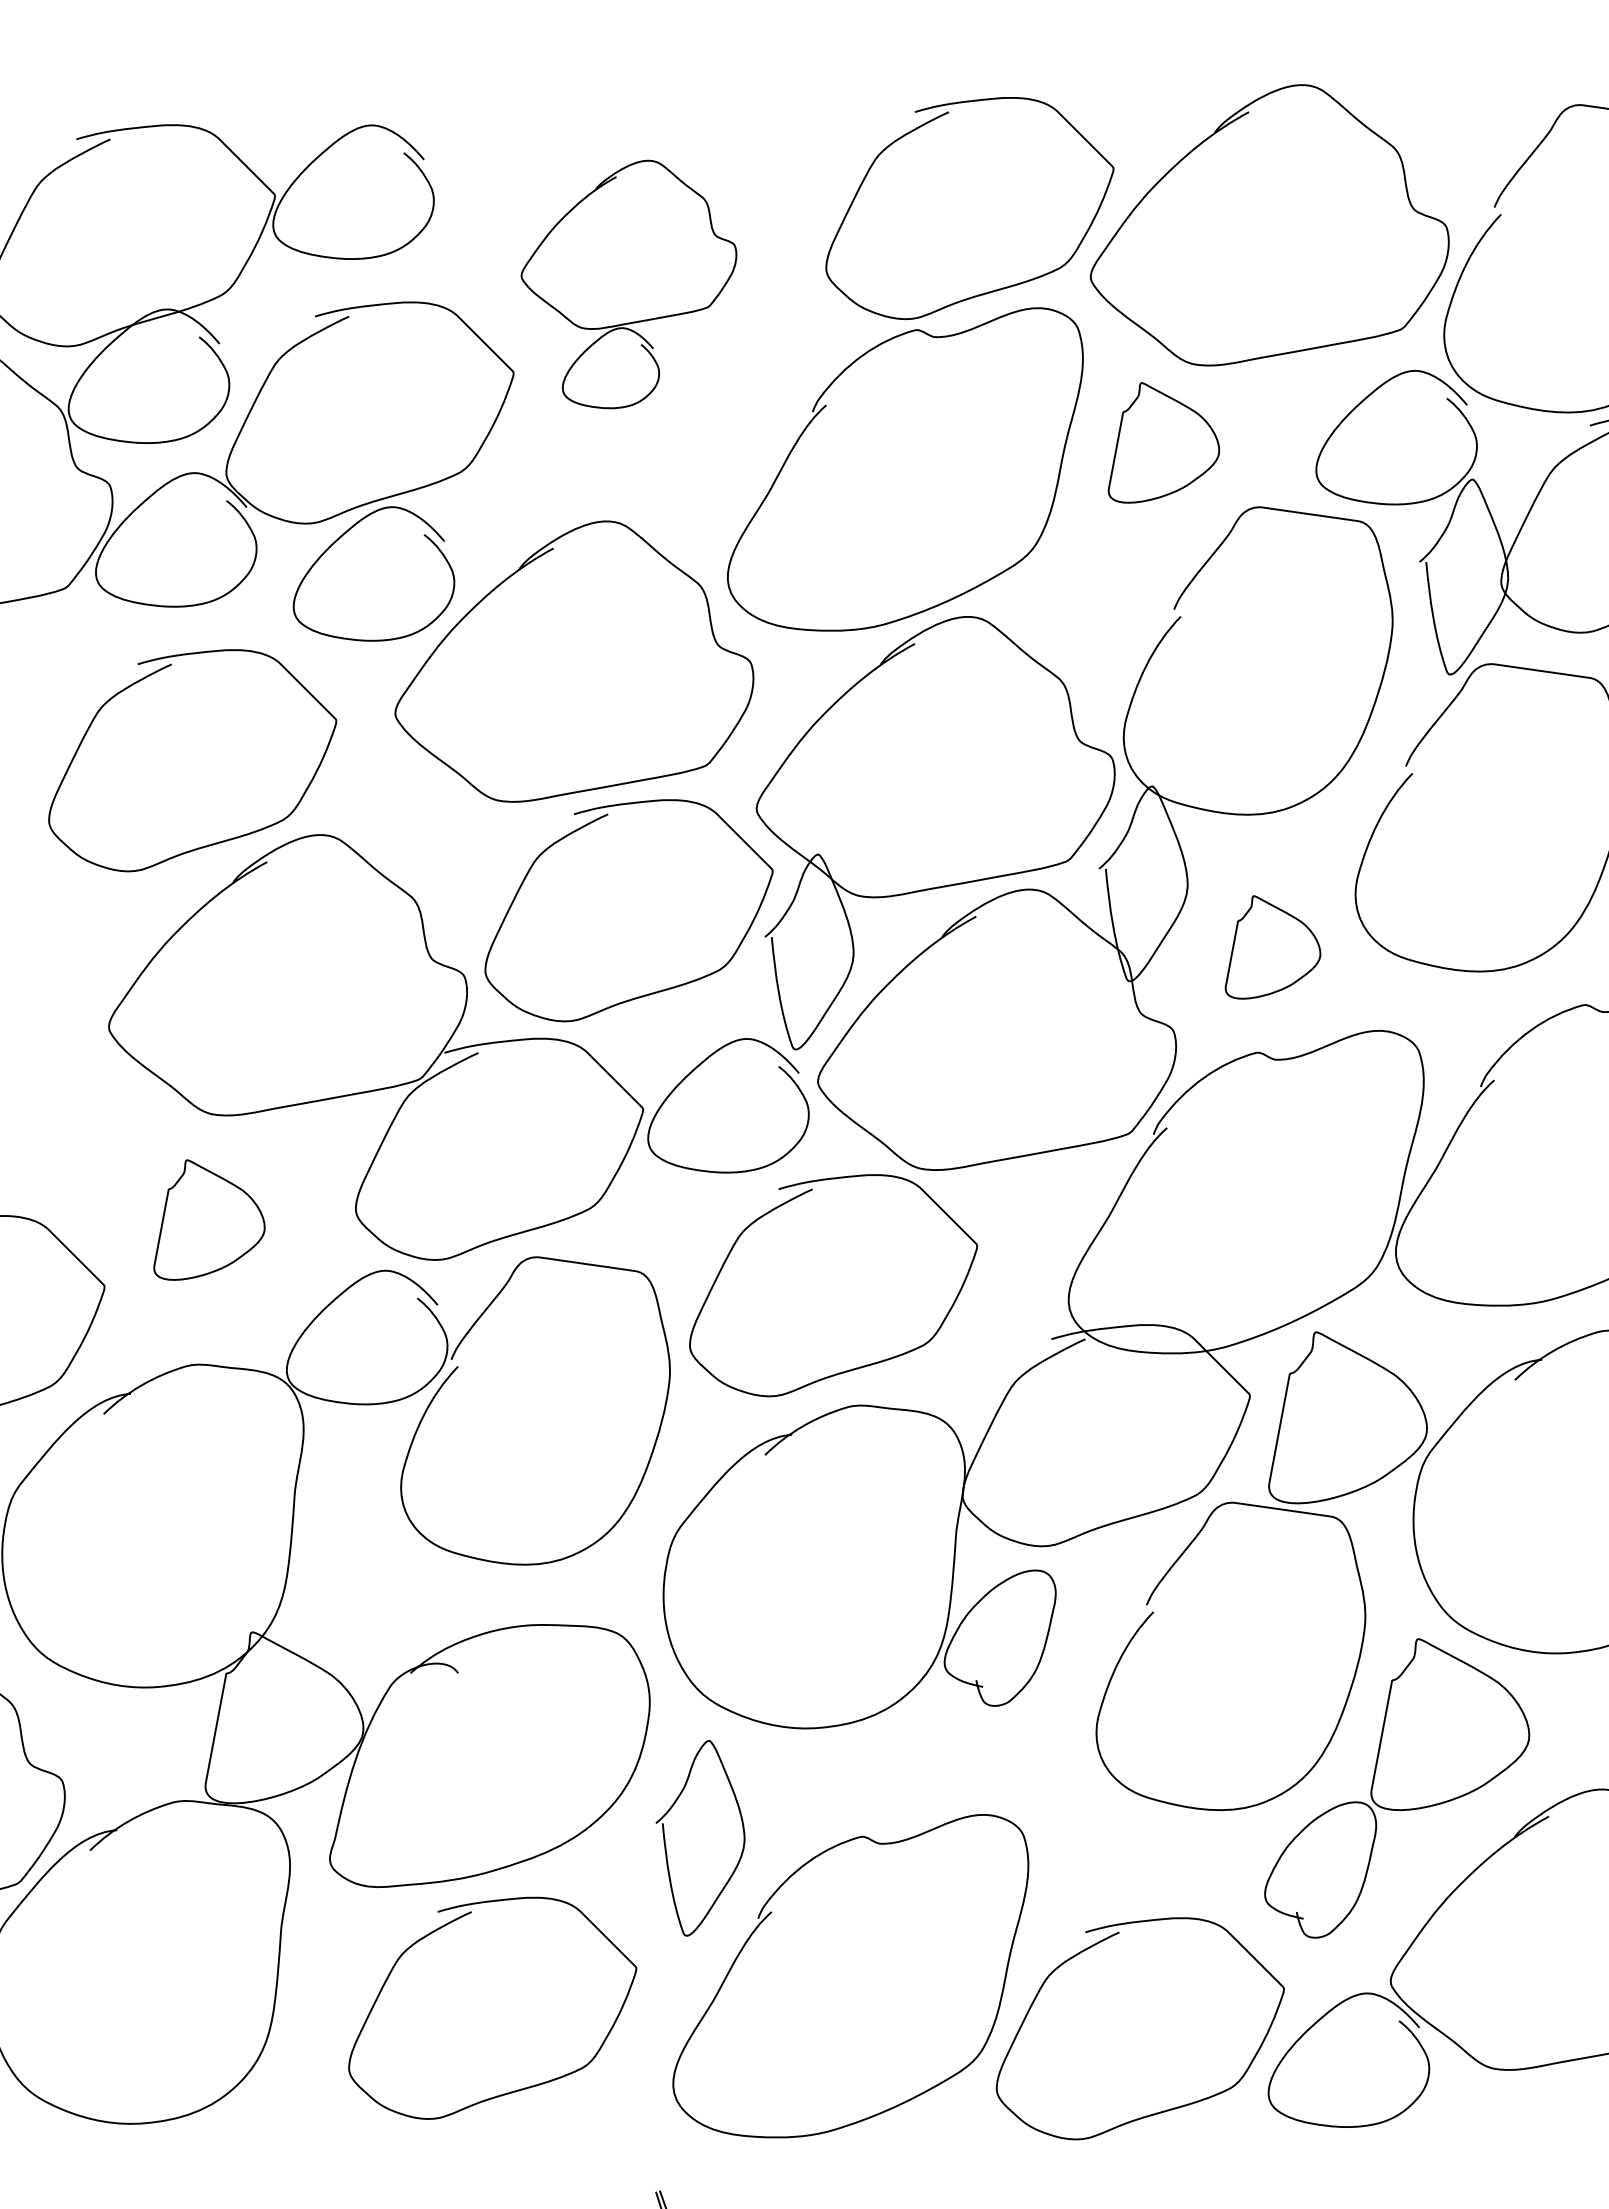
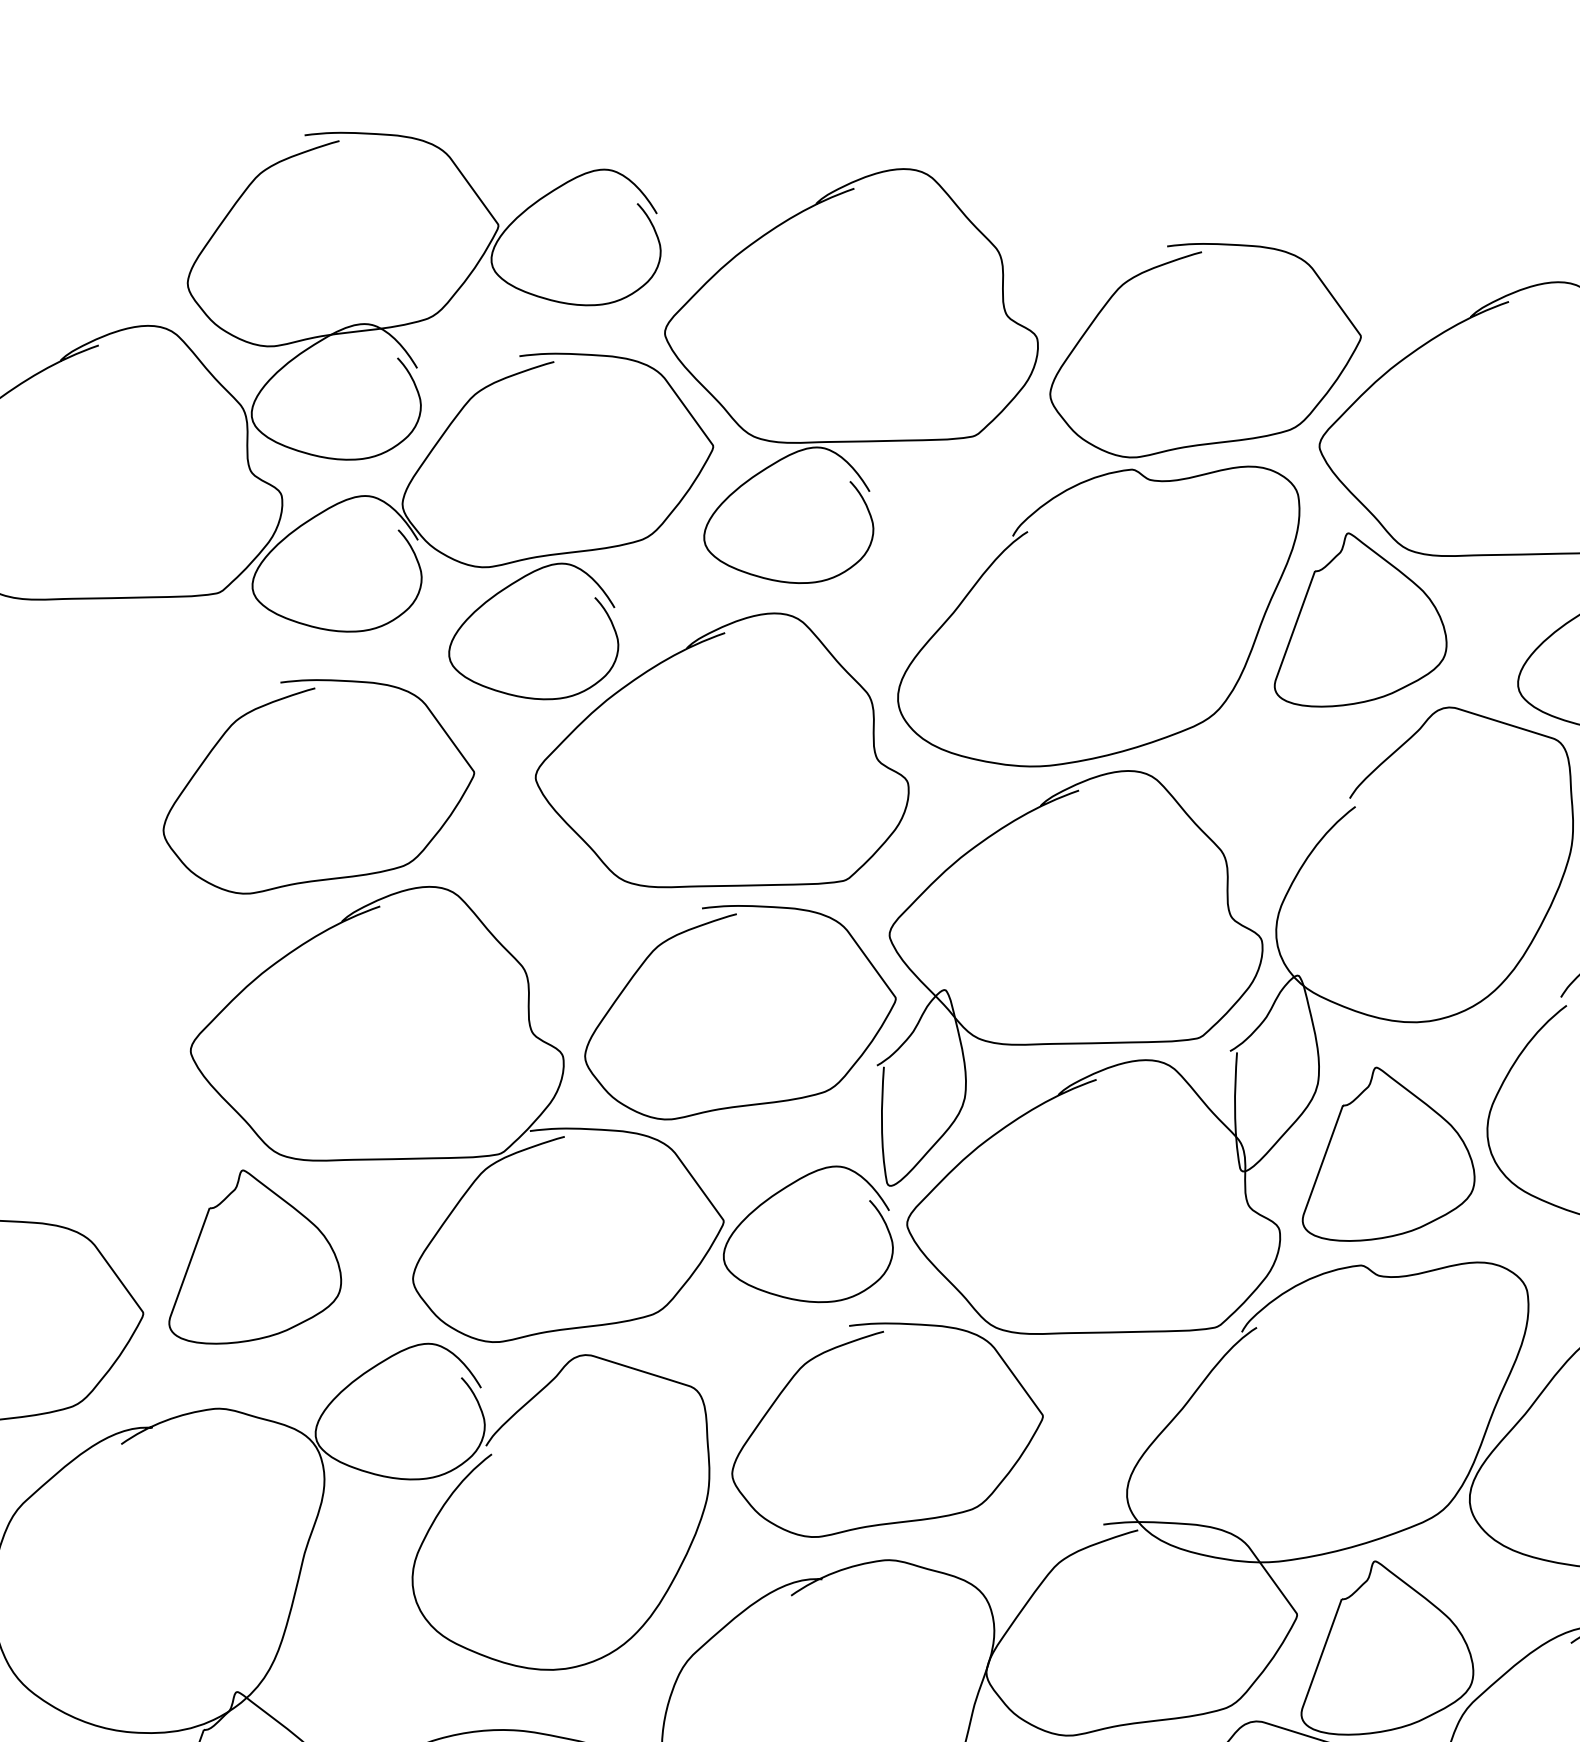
part: (628, 284) -> (845, 375), size x1.67
part: (1163, 442) -> (1366, 625), size x1.43
part: (1272, 947) -> (1394, 1160), size x1.67
part: (209, 1219) -> (261, 1262), size x1.43

